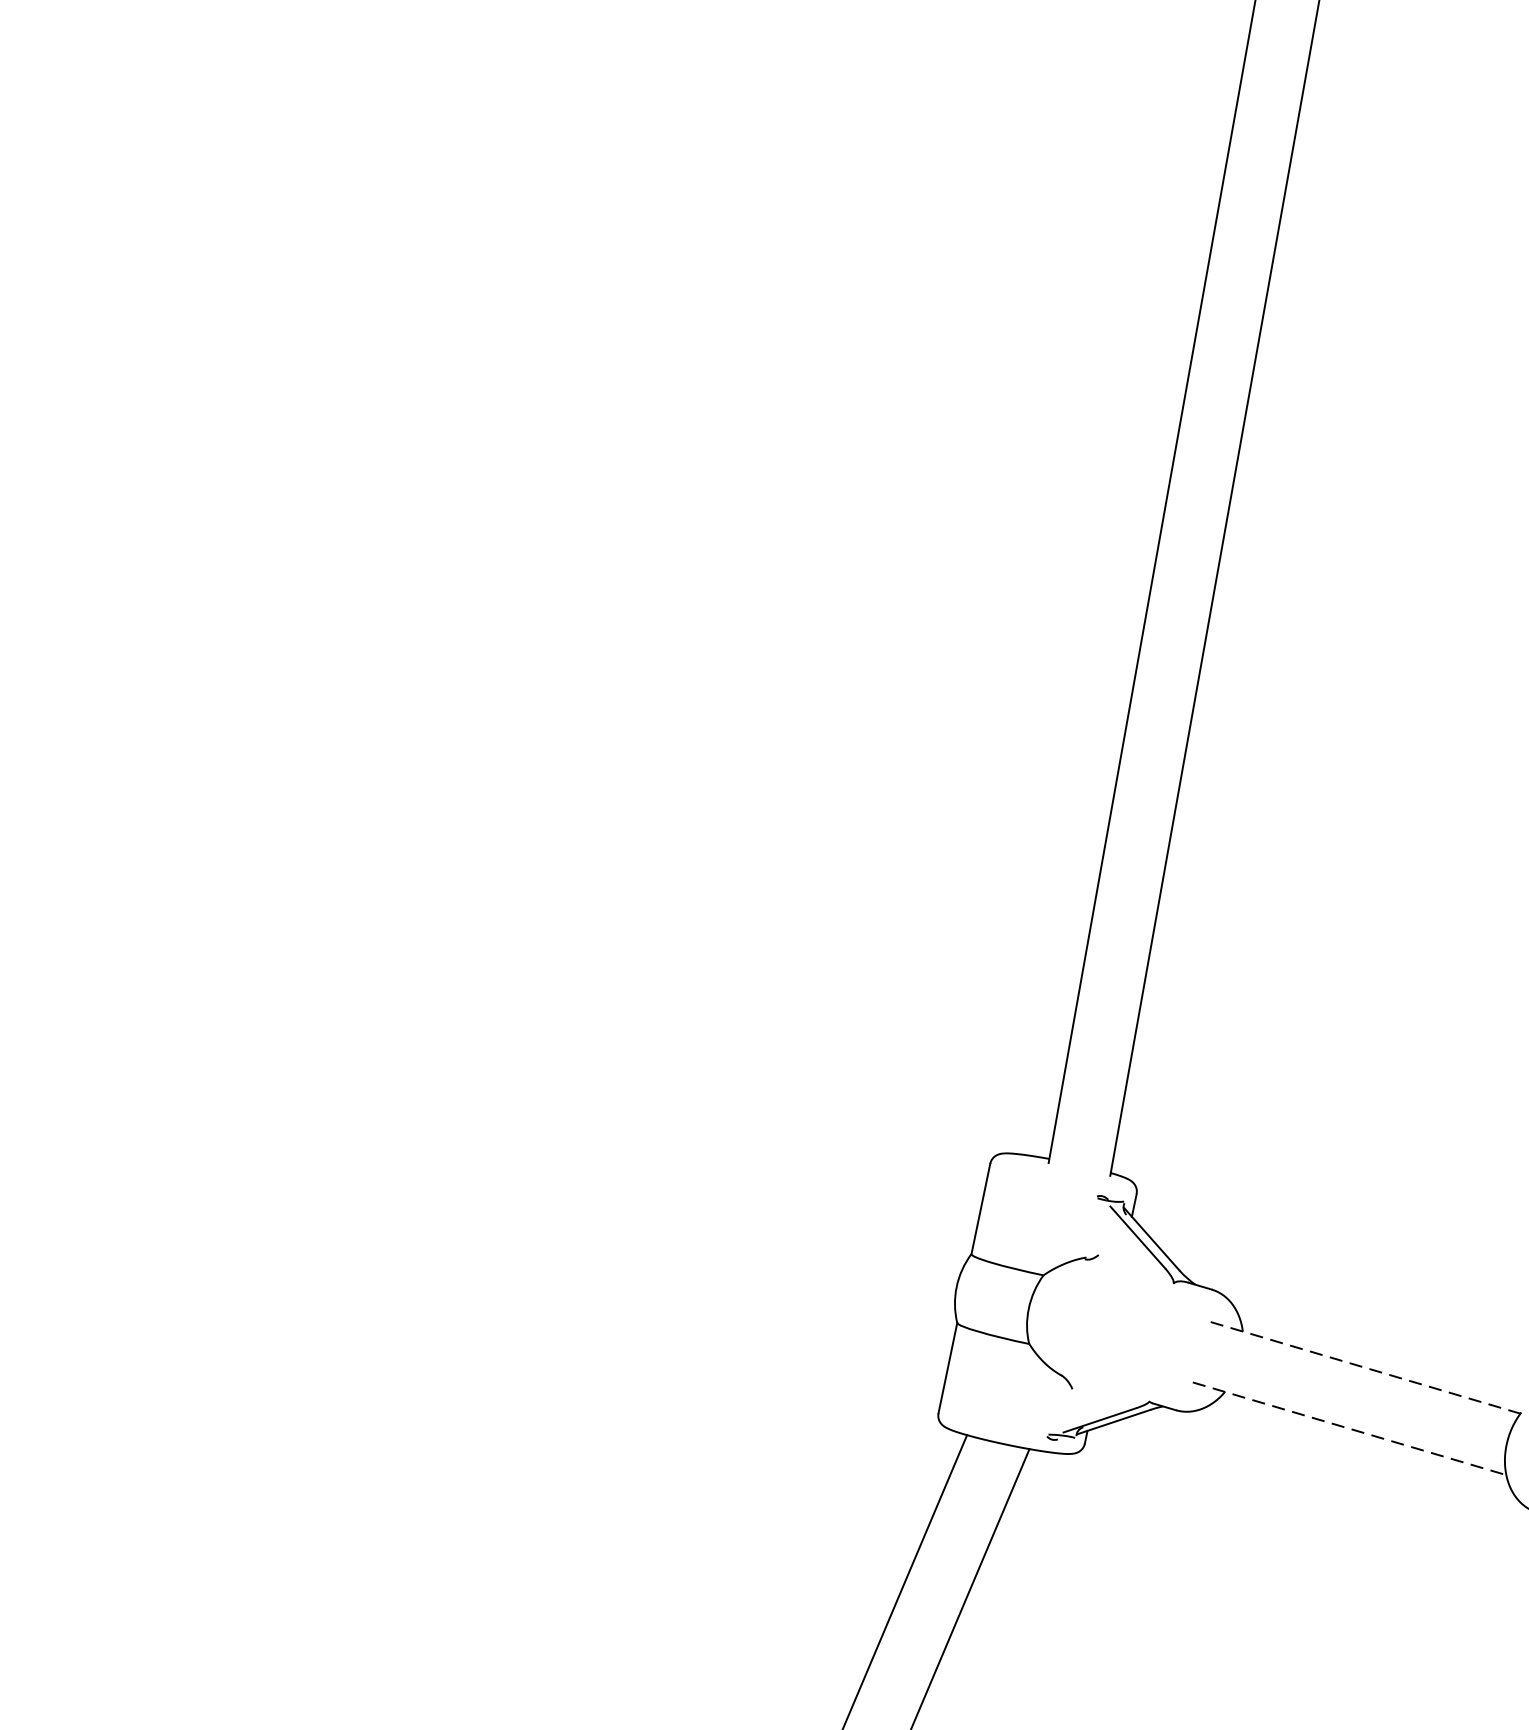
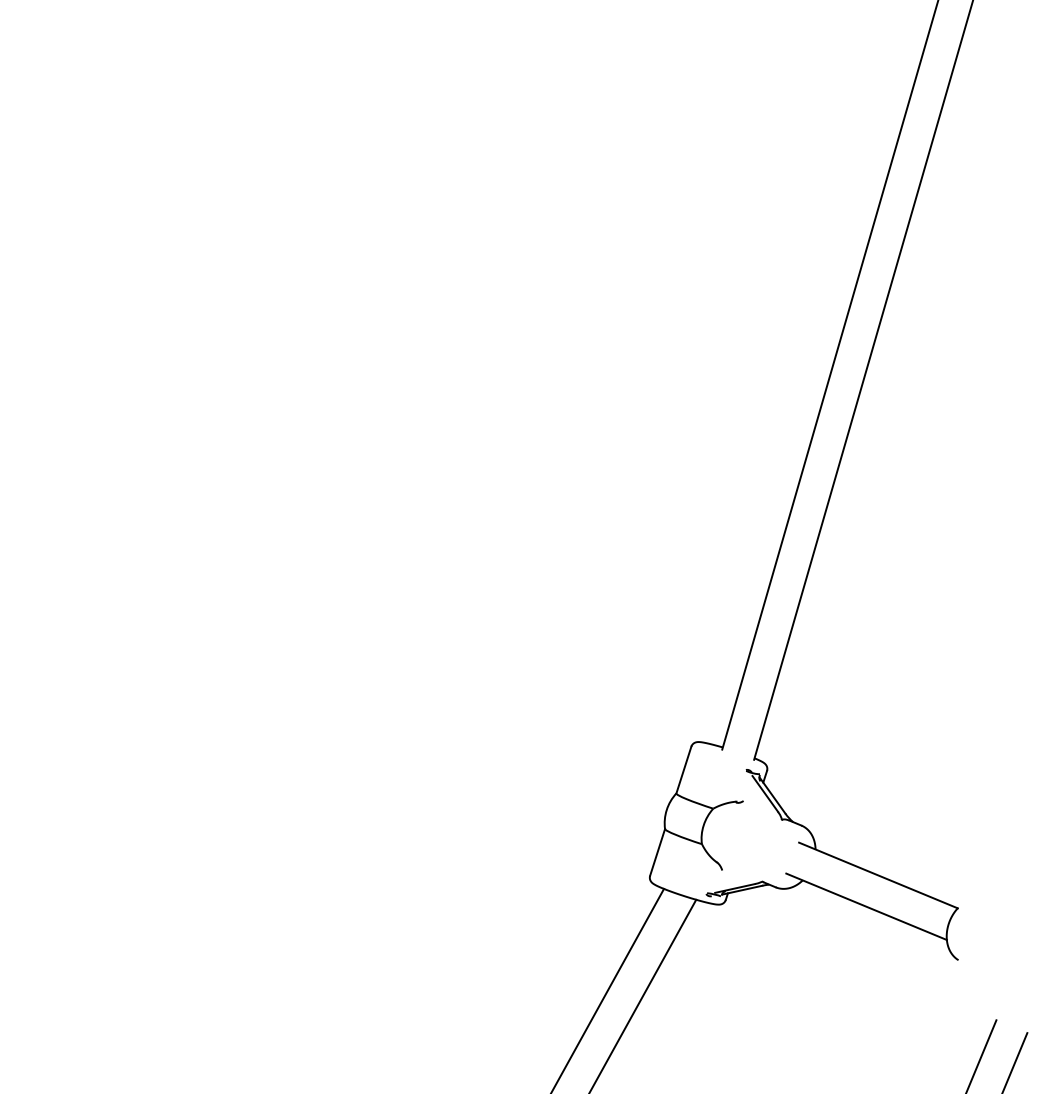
line: (1365, 1367) -> (878, 875), dashed -> solid
line: (1349, 1428) -> (866, 906), dashed -> solid

